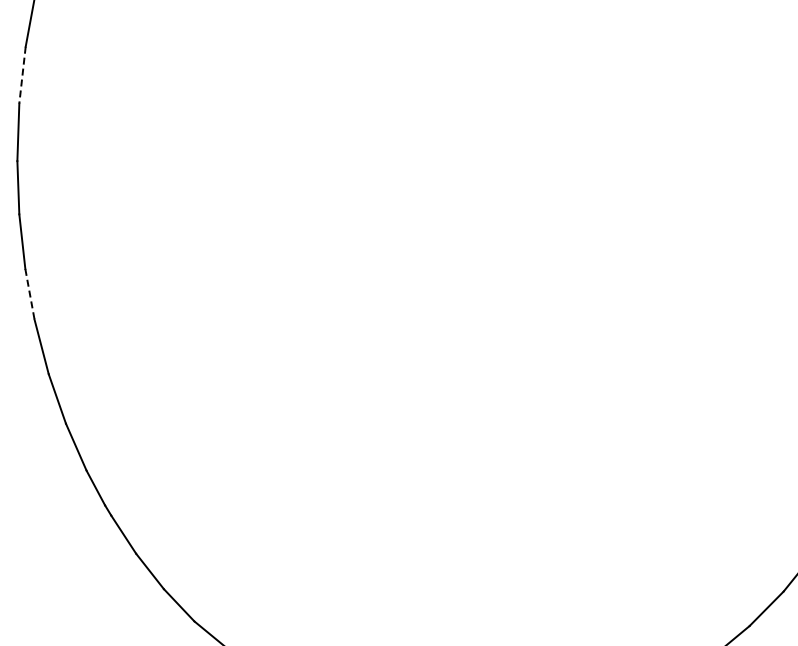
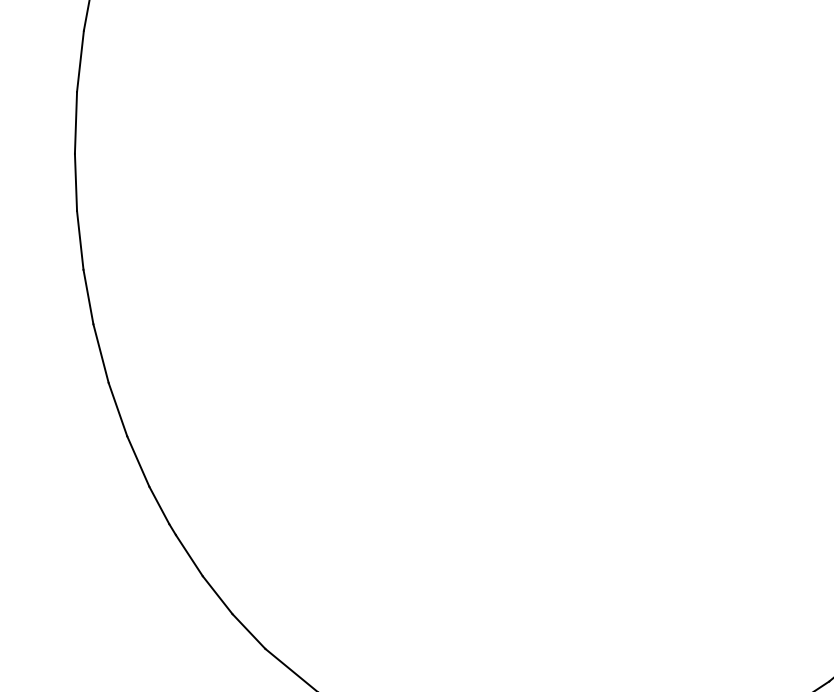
line: (22, 75) -> (80, 61), dashed -> solid
line: (29, 294) -> (87, 297), dashed -> solid

